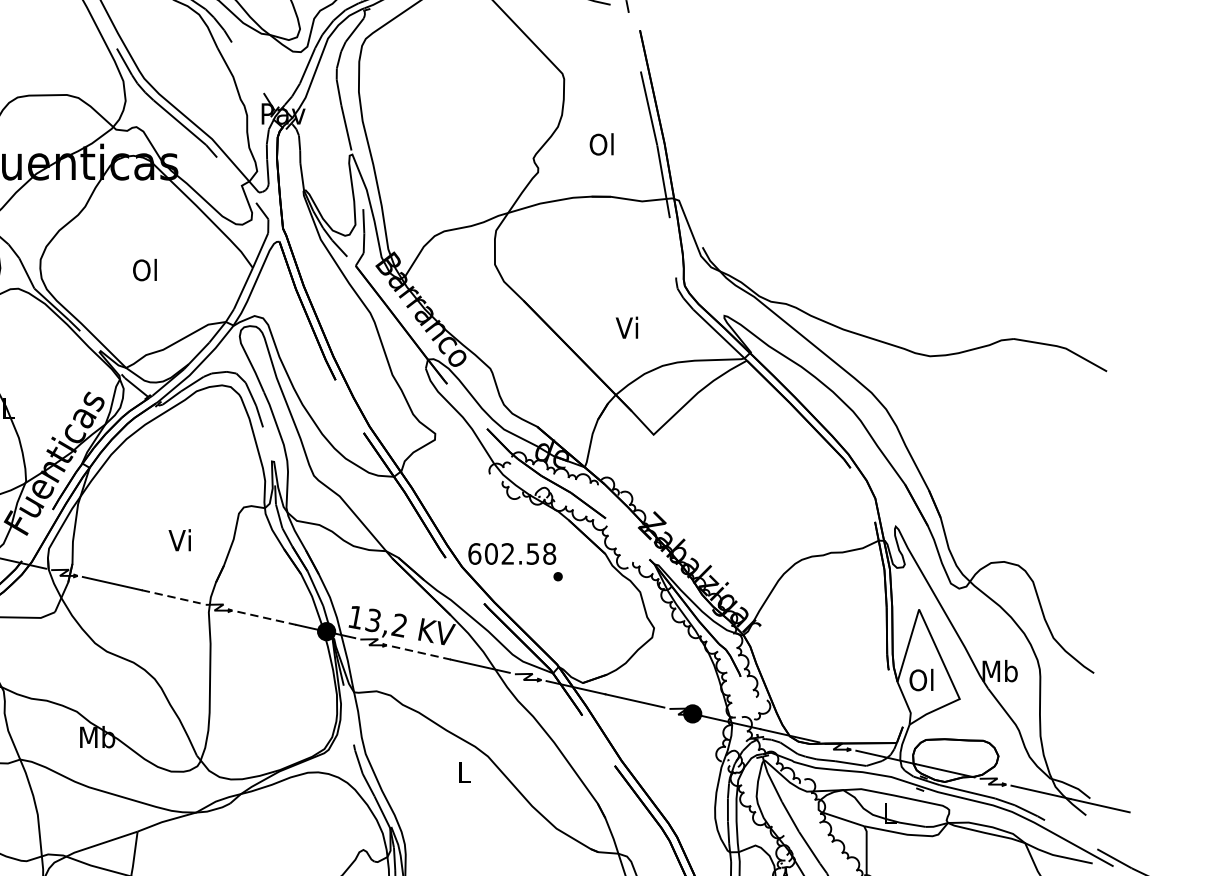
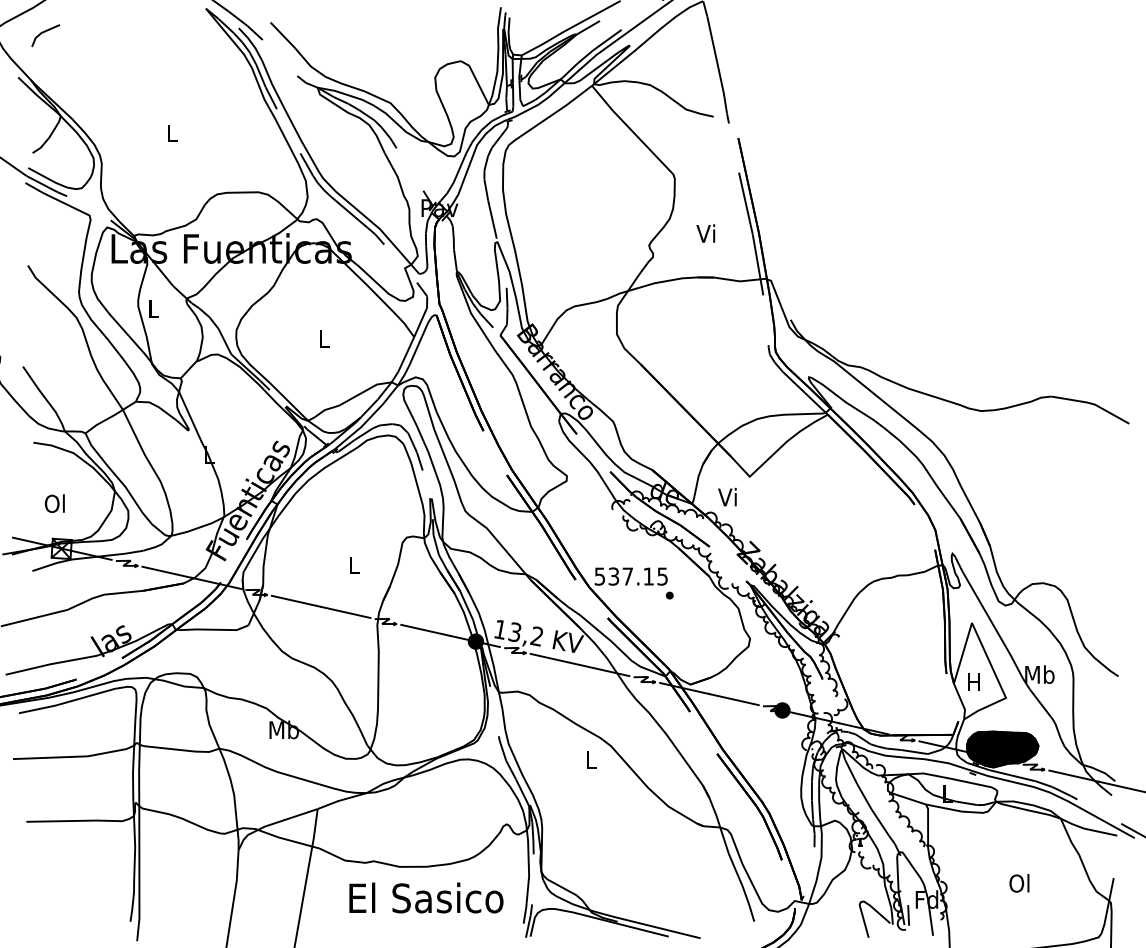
text: (601, 144) -> (706, 233), Ol -> Vi
text: (144, 269) -> (323, 338), Ol -> L
text: (627, 326) -> (727, 496), moved
text: (179, 539) -> (352, 564), Vi -> L
text: (512, 553) -> (631, 576), 602.58 -> 537.15
line: (172, 596) -> (346, 612), dashed -> solid
line: (267, 618) -> (426, 630), dashed -> solid
line: (421, 653) -> (555, 659), dashed -> solid
text: (920, 679) -> (973, 681), Ol -> H
fill: (955, 760) -> (1002, 749), added

